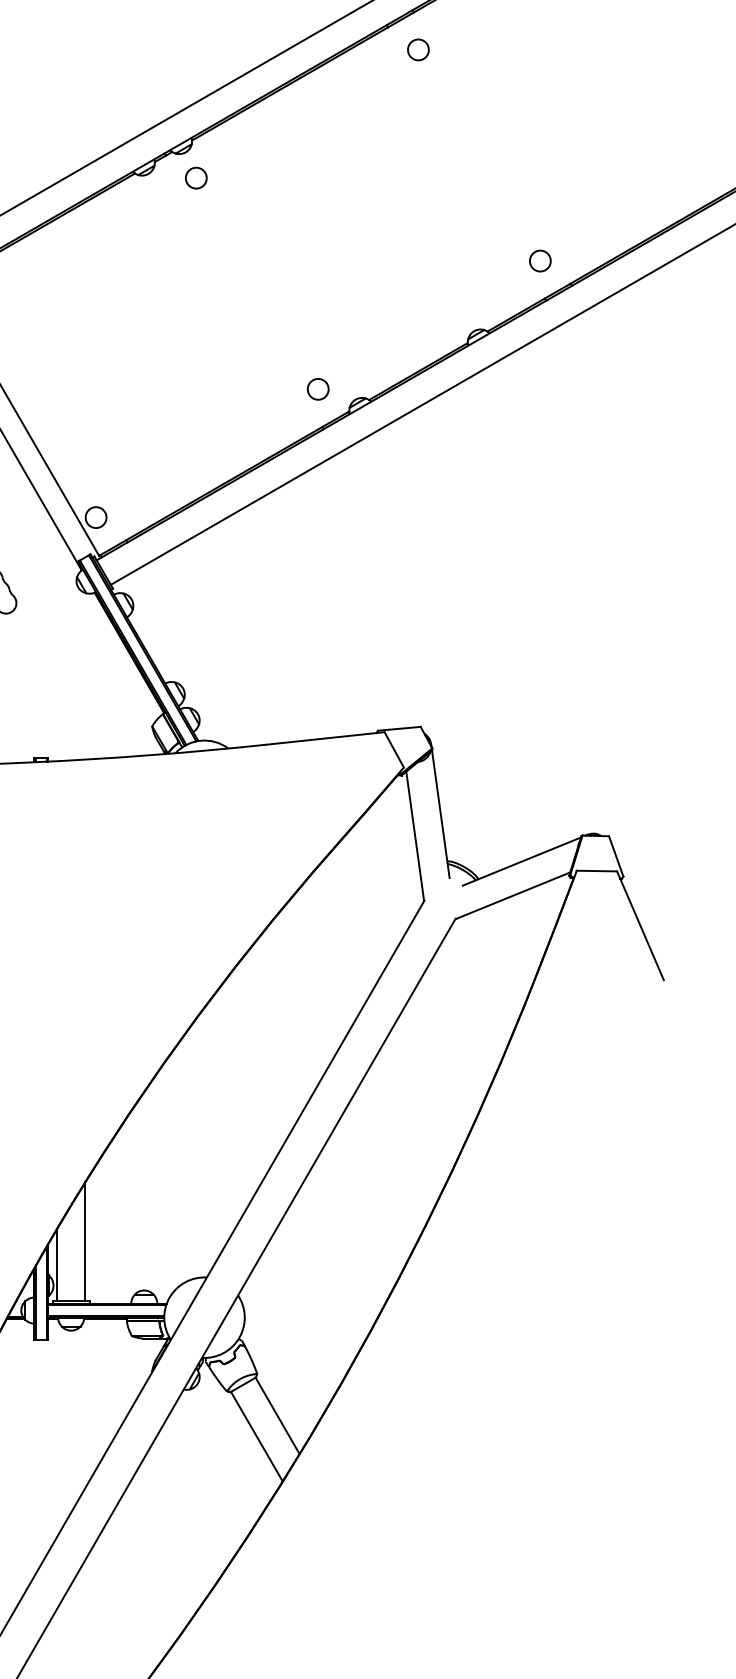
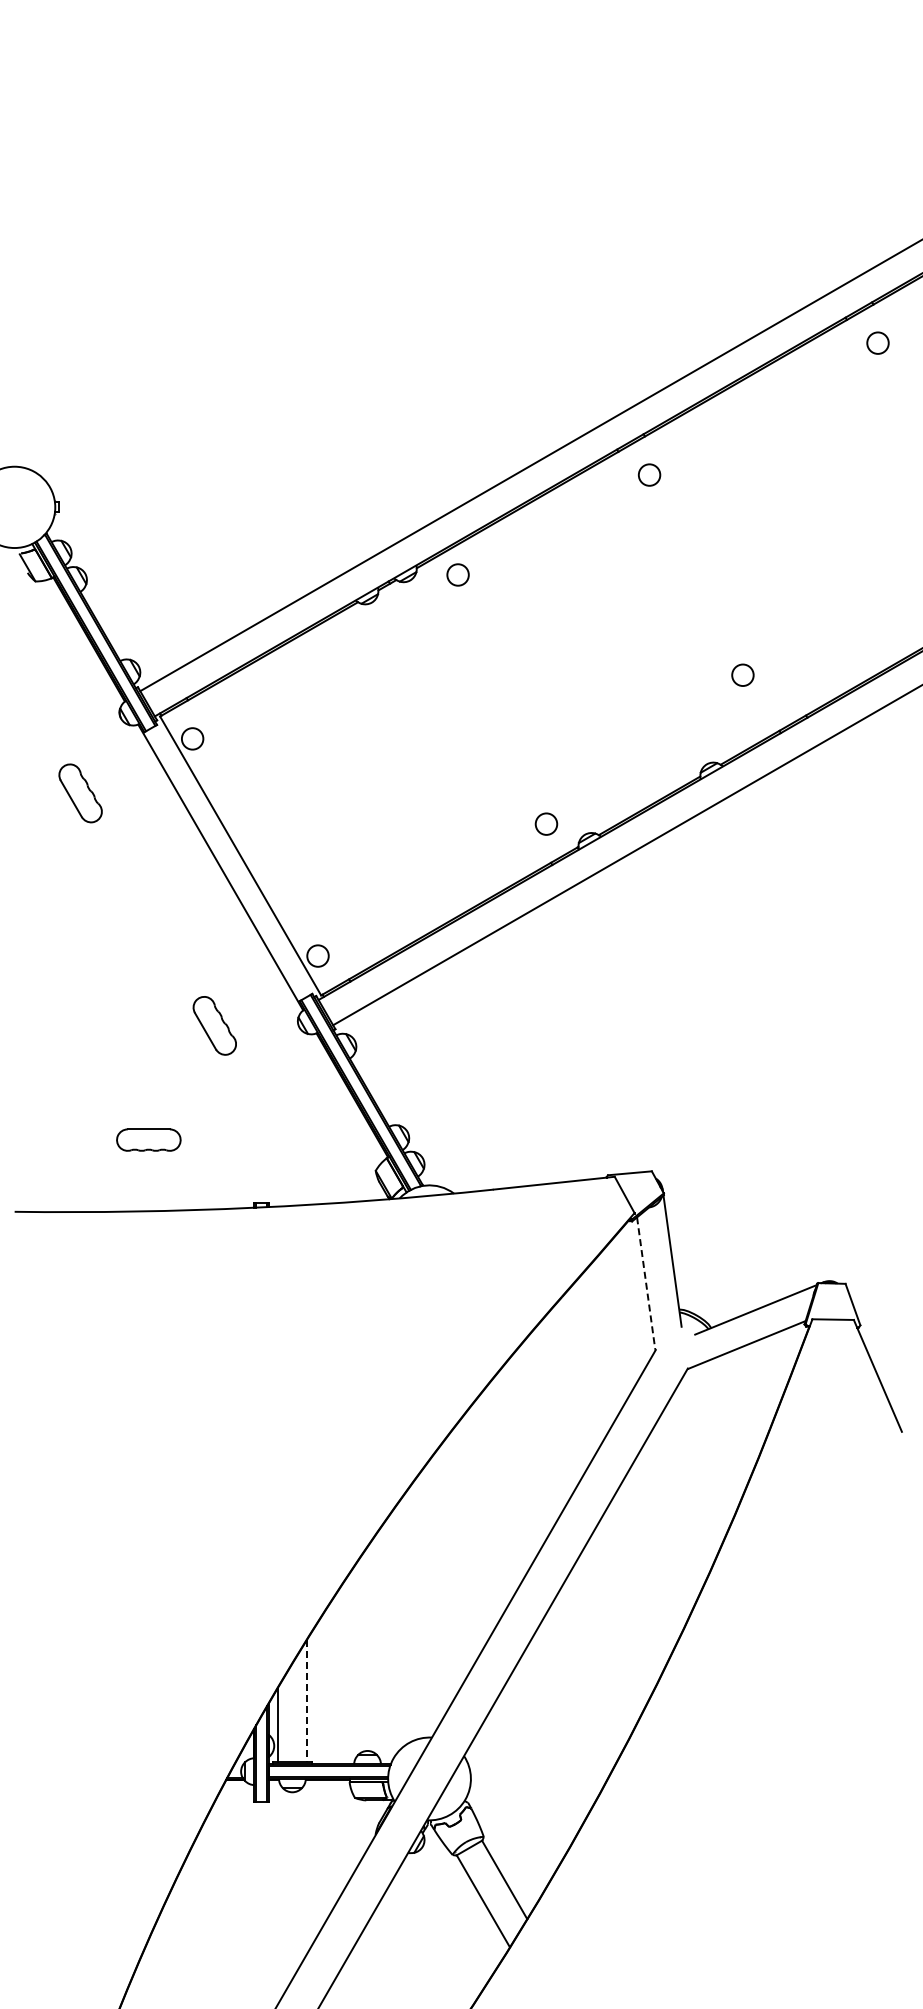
circle: (195, 177) -> (457, 574), moved
circle: (539, 260) -> (742, 674), moved
line: (415, 835) -> (646, 1283), solid -> dashed
line: (84, 1242) -> (306, 1701), solid -> dashed

